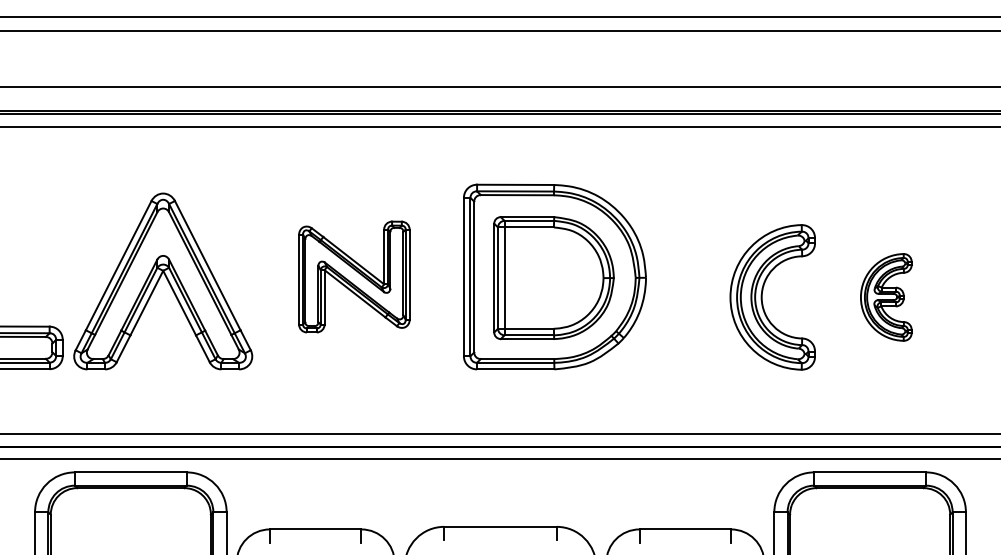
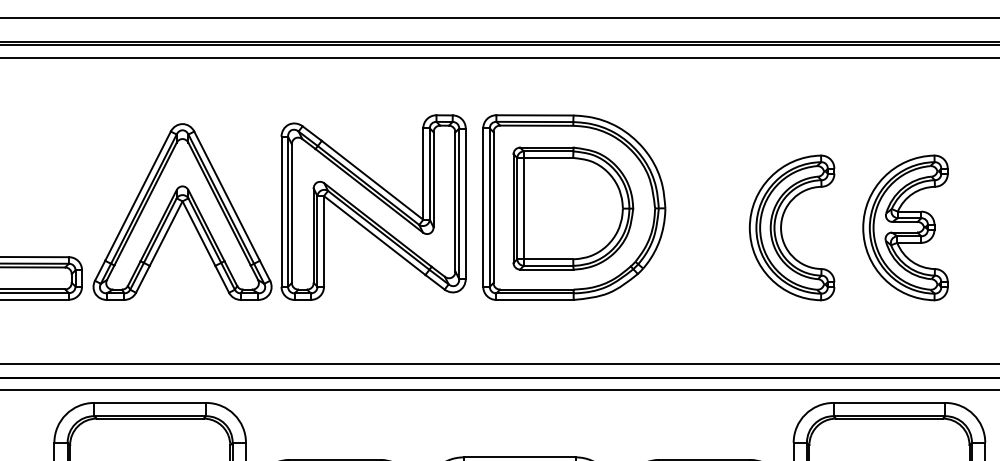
part: (354, 276) -> (373, 207), size x1.67
part: (886, 297) -> (905, 228), size x1.67

